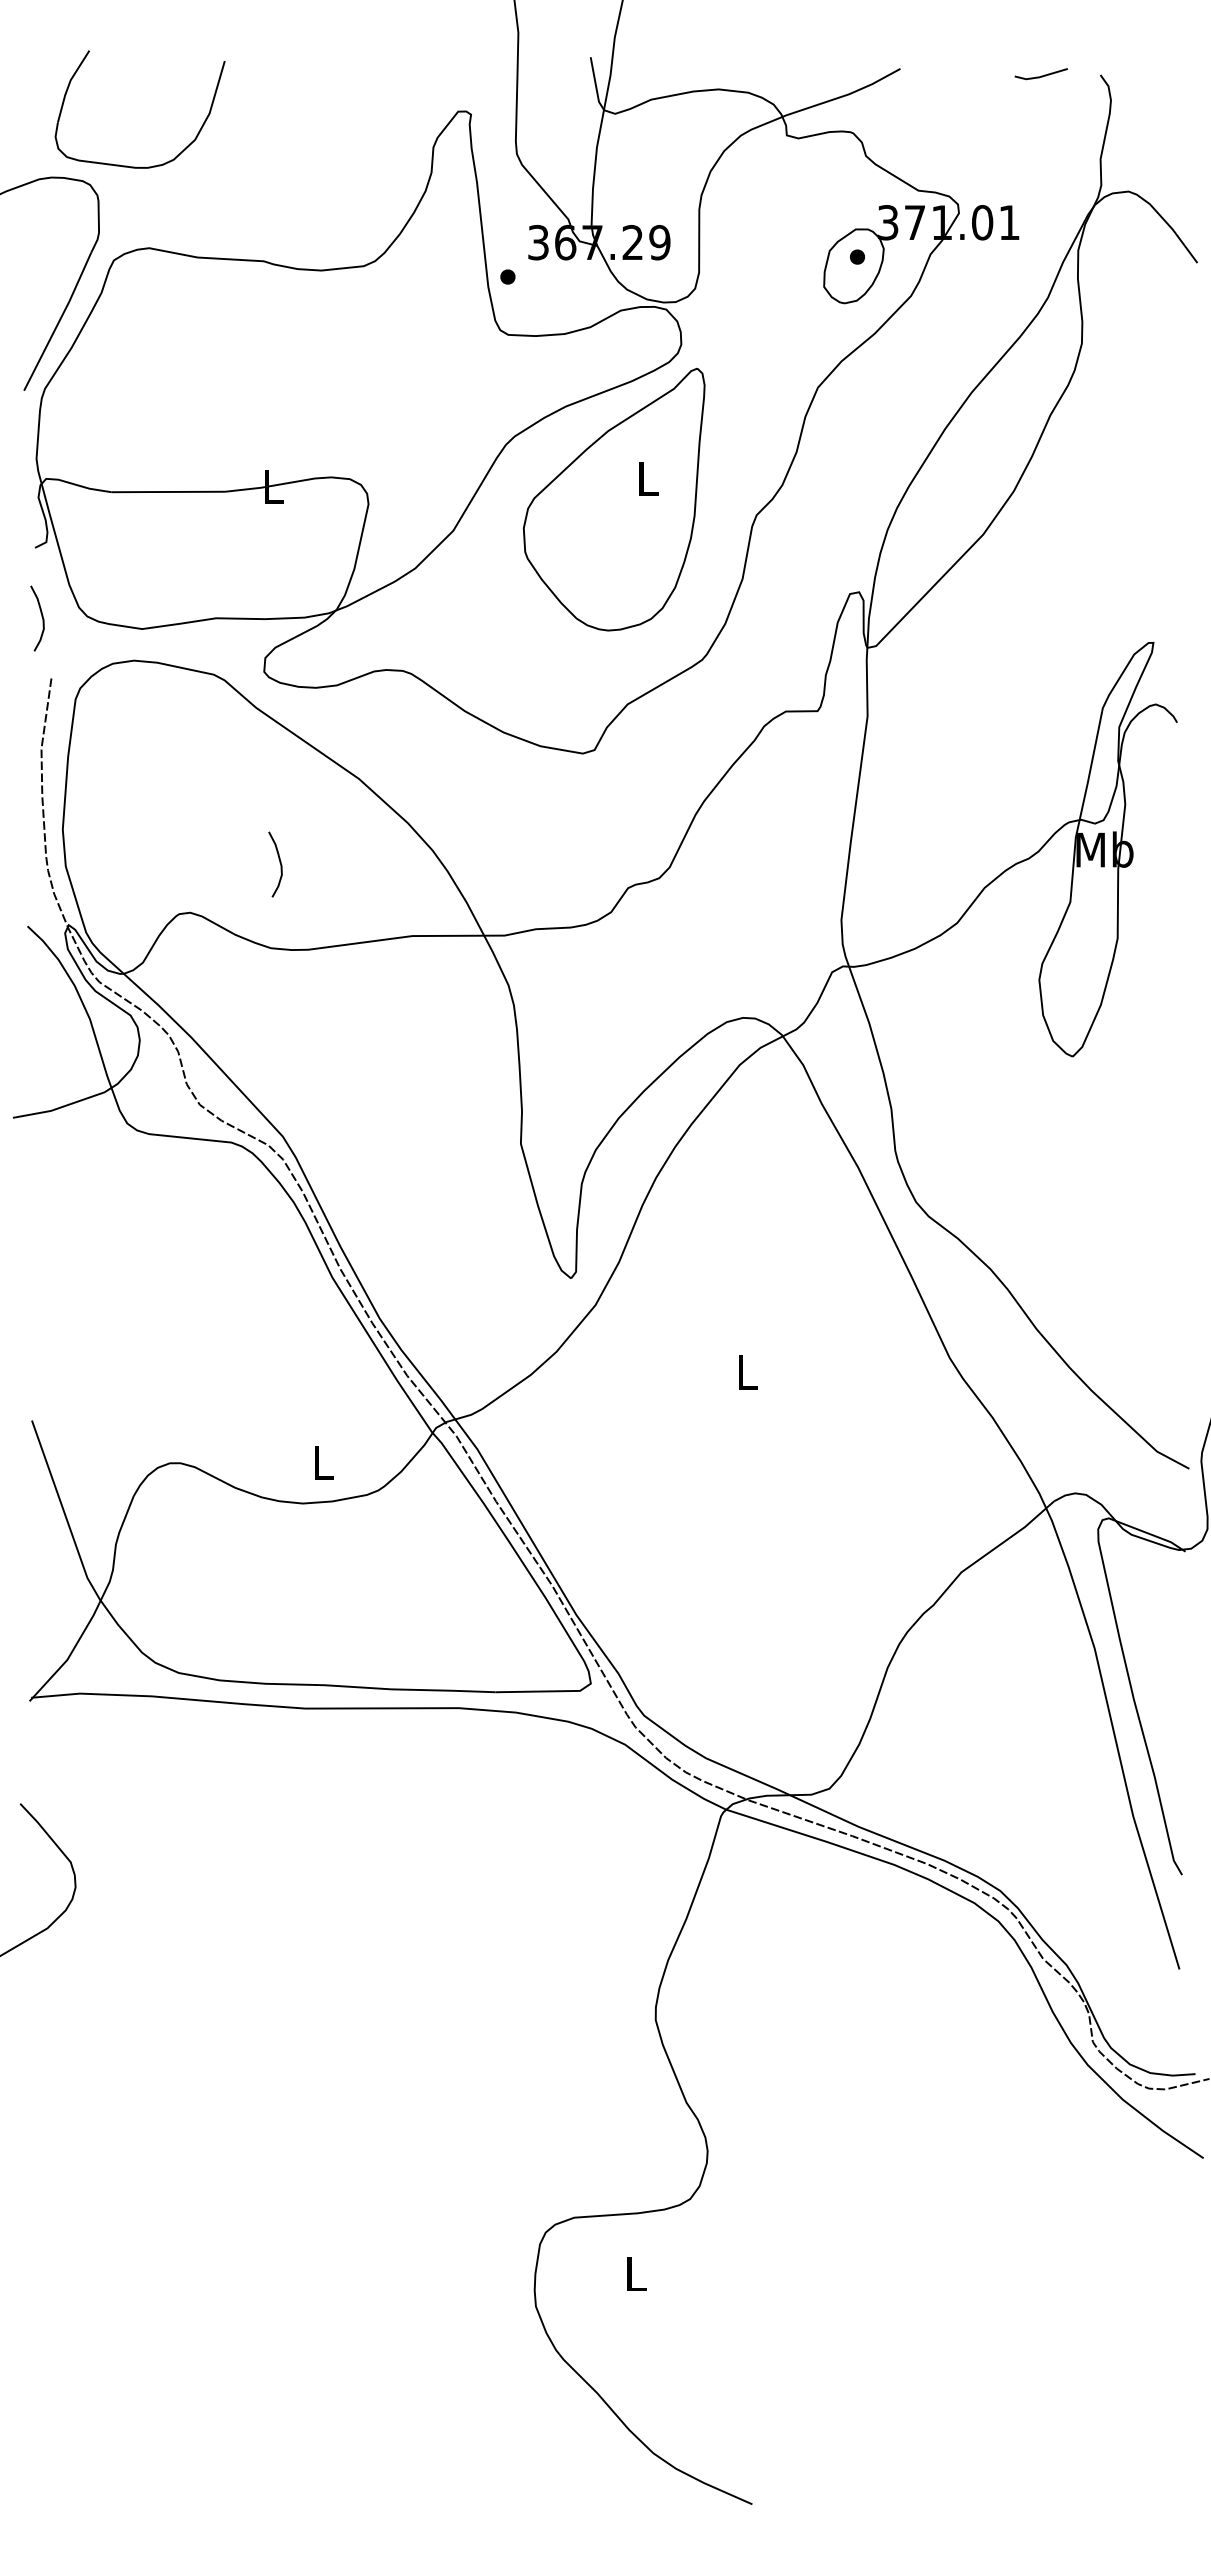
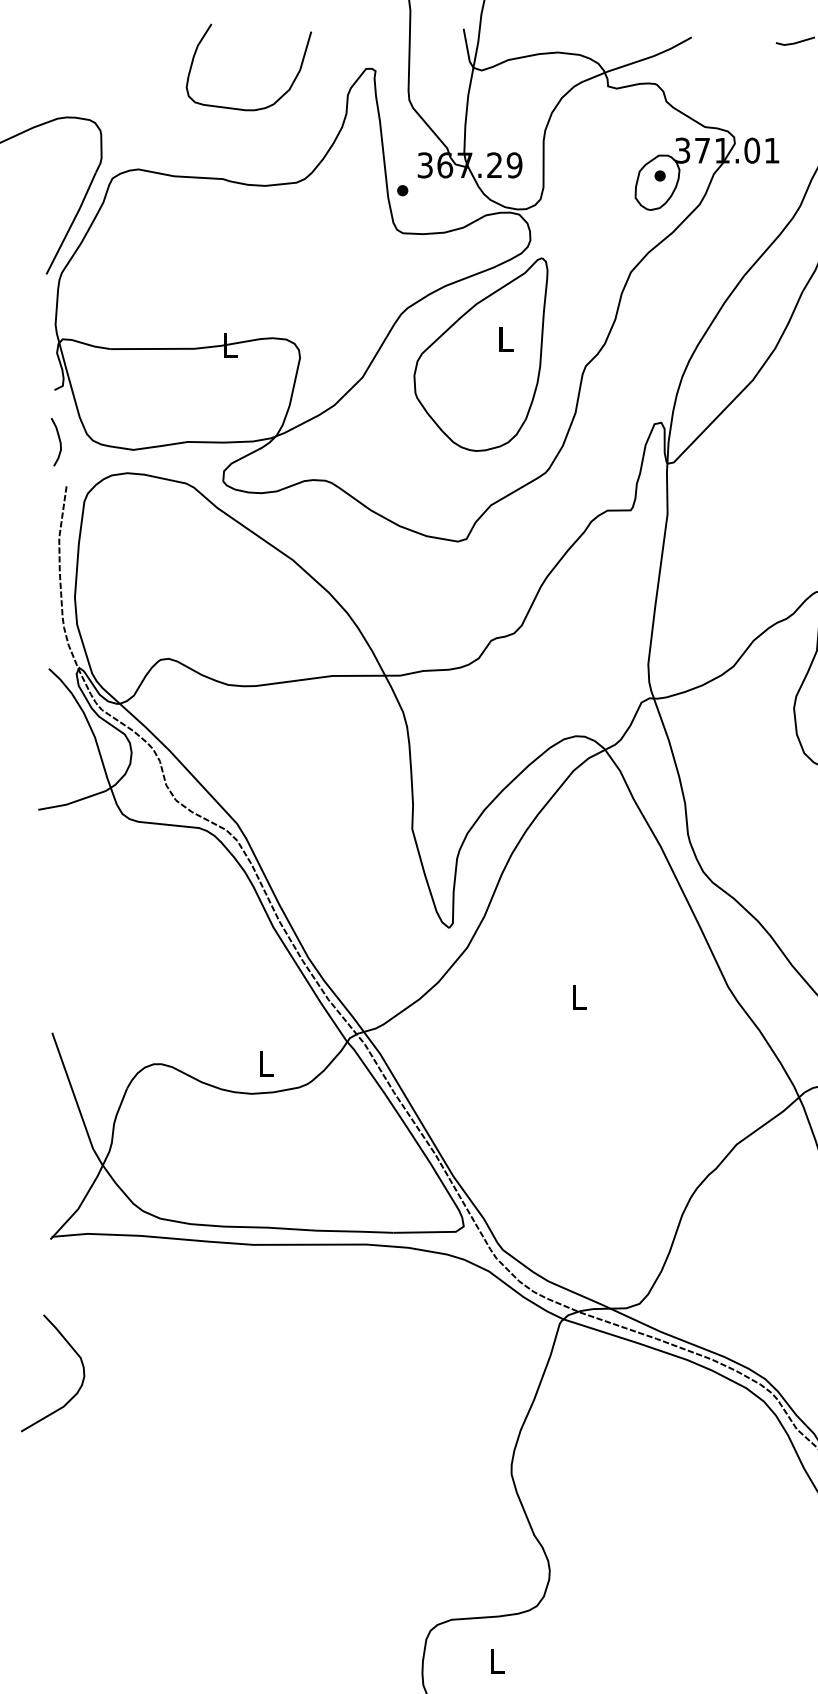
part: (136, 166) -> (246, 109), moved
curve: (279, 863) -> (234, 622), removed

